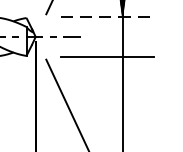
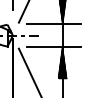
line: (106, 17) -> (53, 24), dashed -> solid
hatch: (122, 83) -> (62, 62), added

